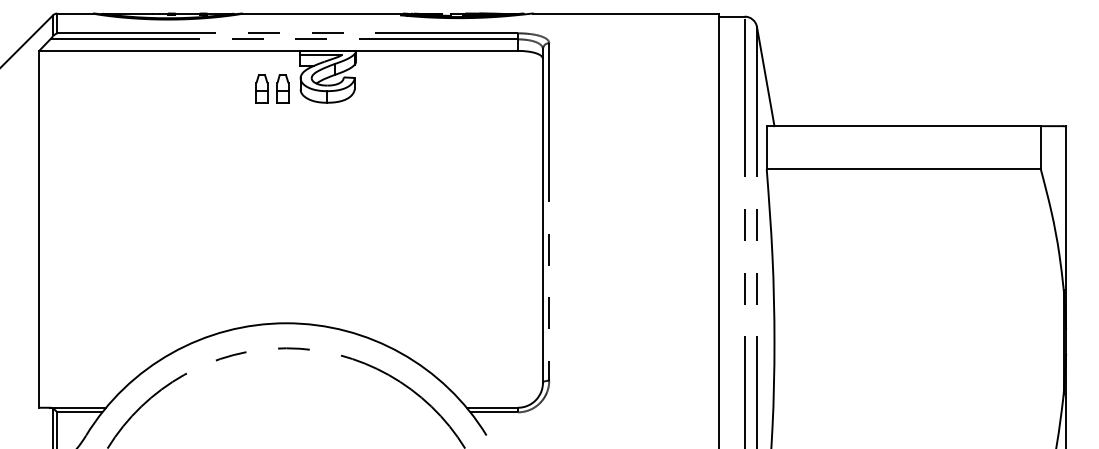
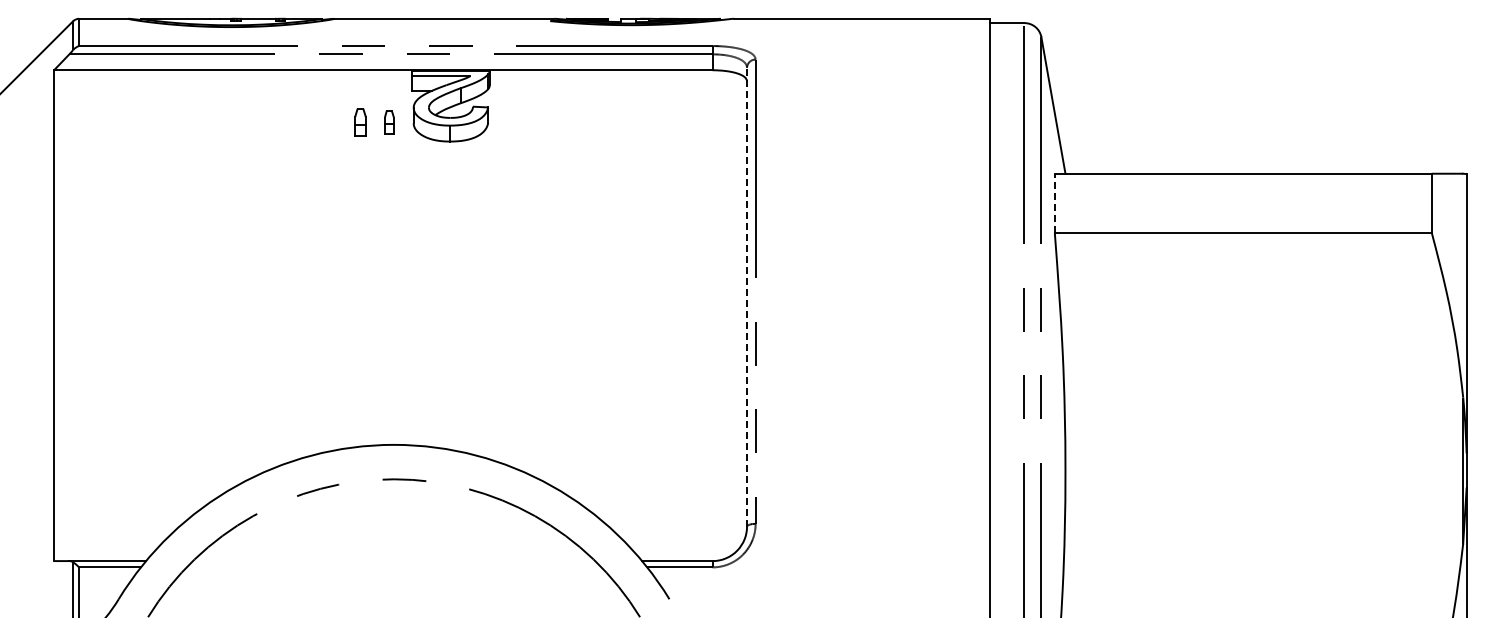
part: (261, 88) -> (360, 122), size x0.7
part: (283, 88) -> (389, 122), size x0.6
line: (766, 147) -> (1054, 203), solid -> dashed
line: (543, 215) -> (747, 296), solid -> dashed

